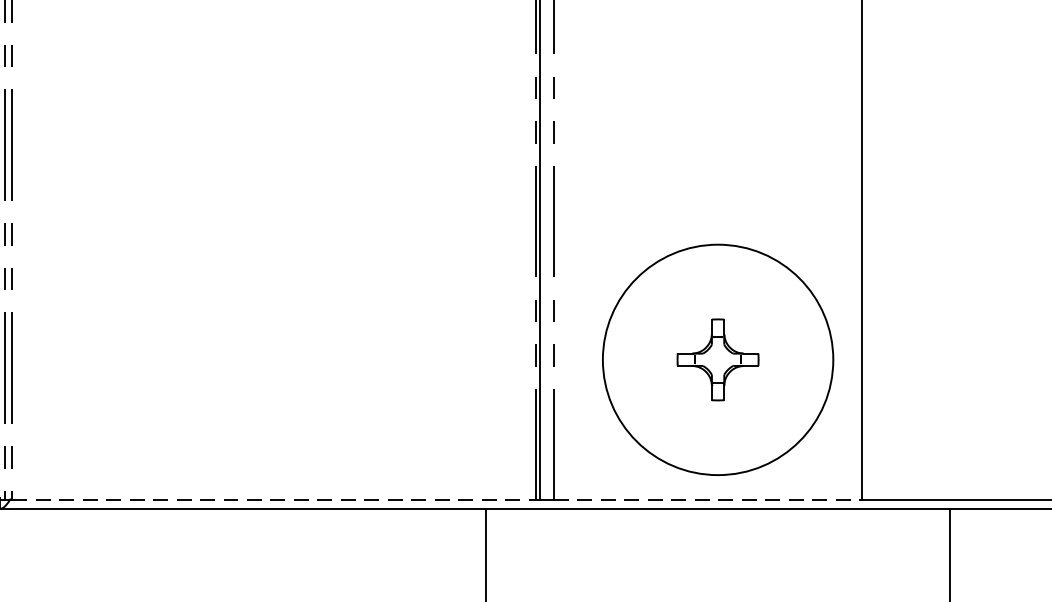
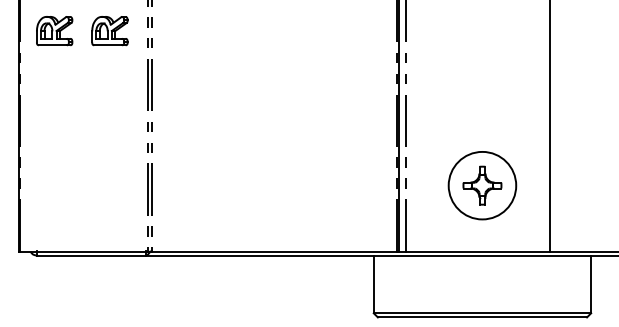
circle: (718, 359) -> (482, 185), size x0.62
line: (274, 500) -> (274, 251), dashed -> solid
line: (709, 500) -> (478, 251), dashed -> solid

